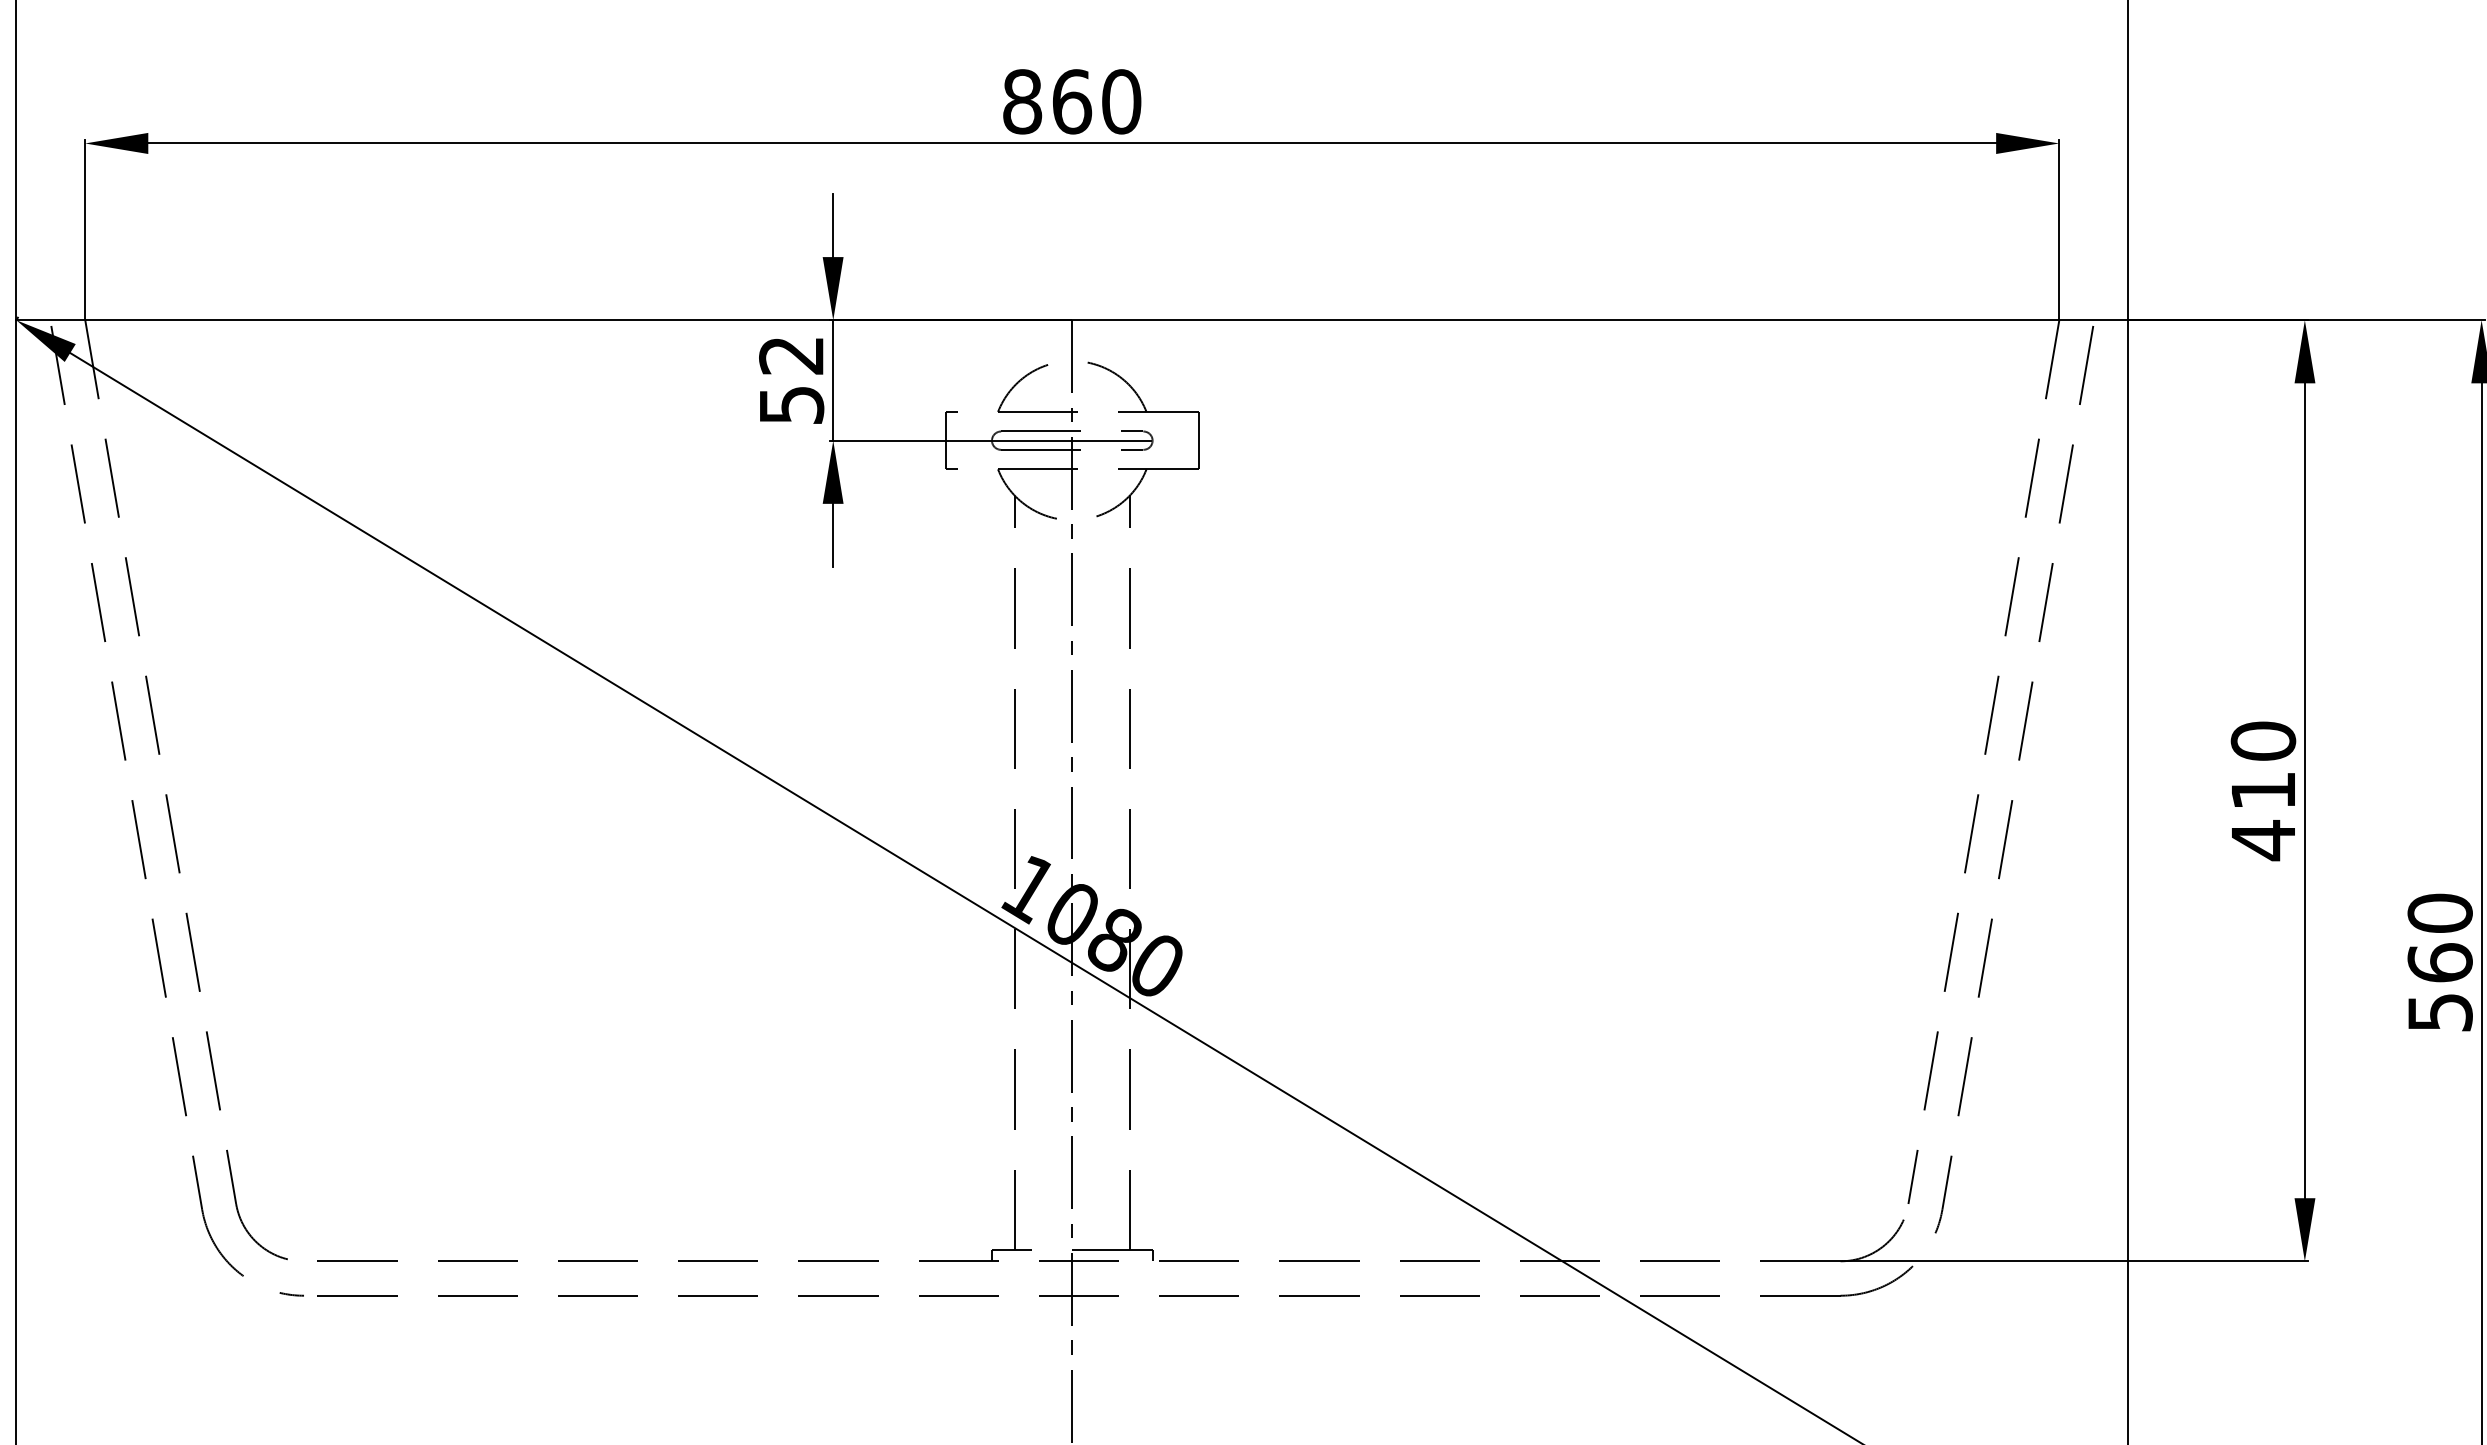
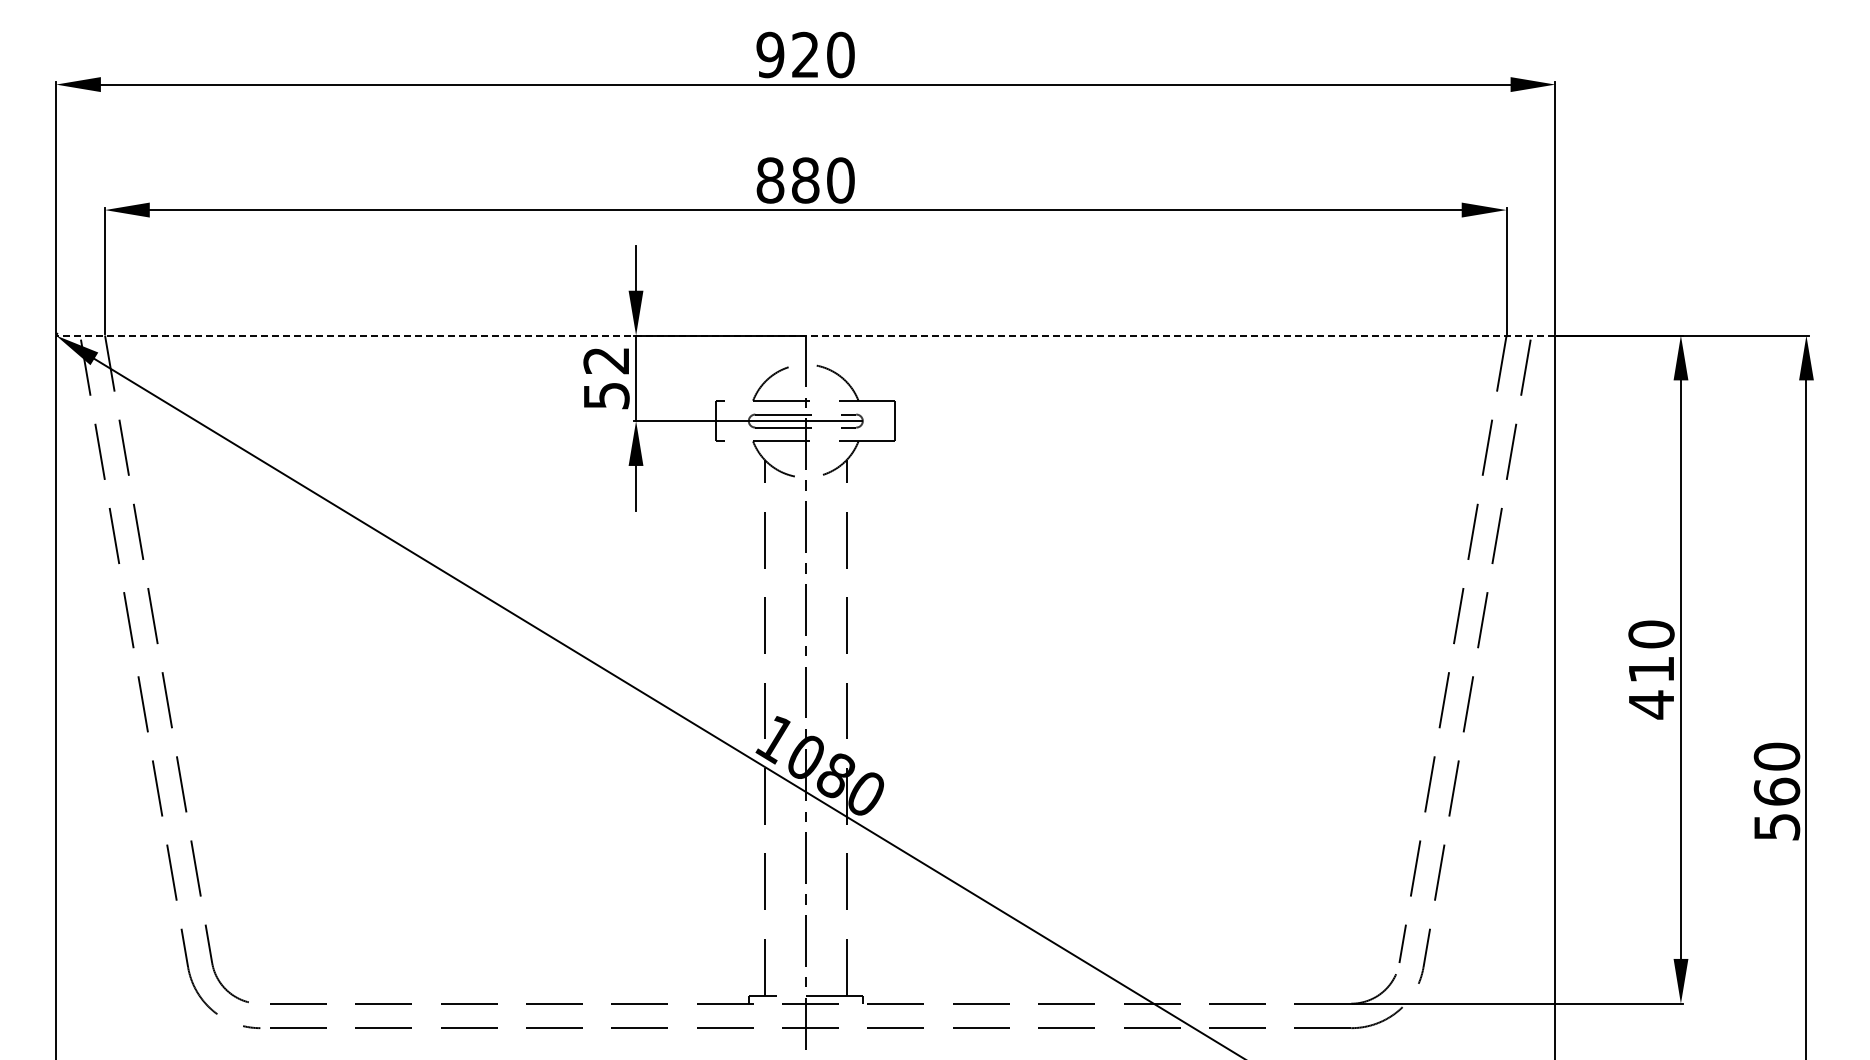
text: (1071, 101) -> (805, 180), 860 -> 880
line: (1071, 320) -> (805, 335), solid -> dashed

